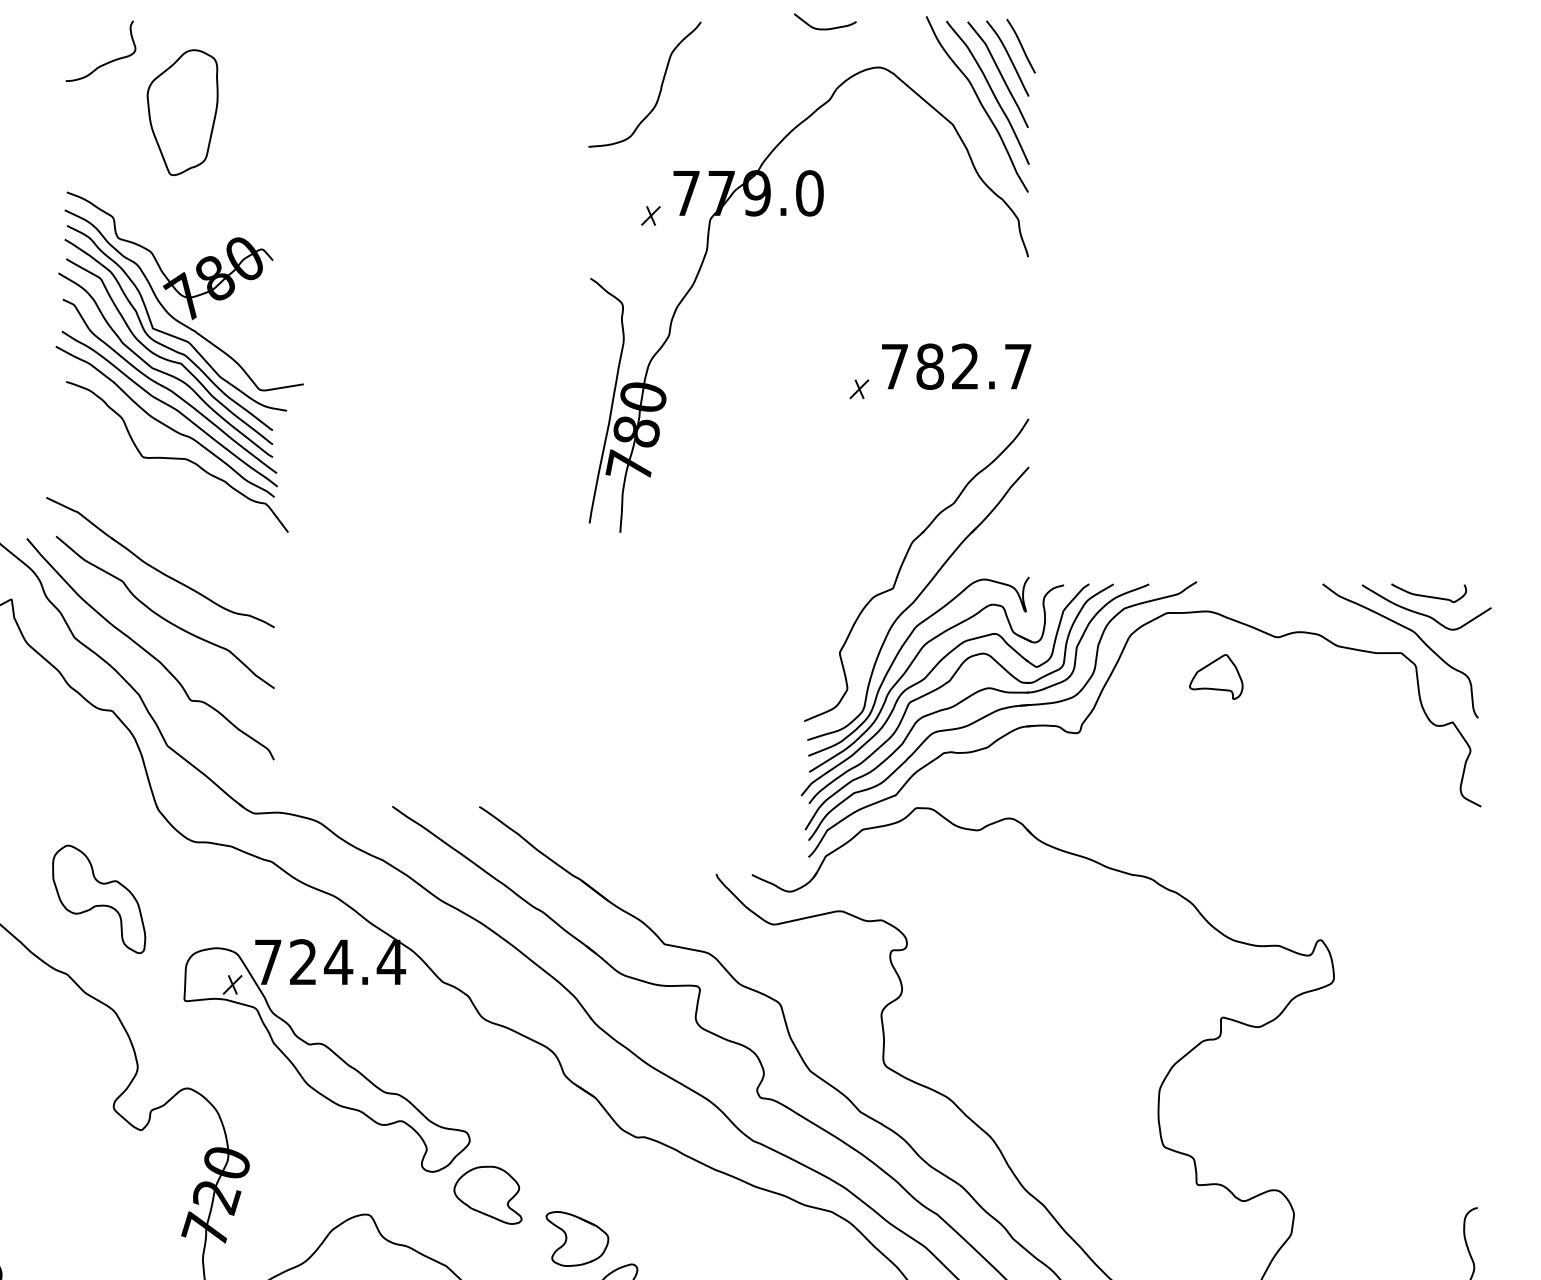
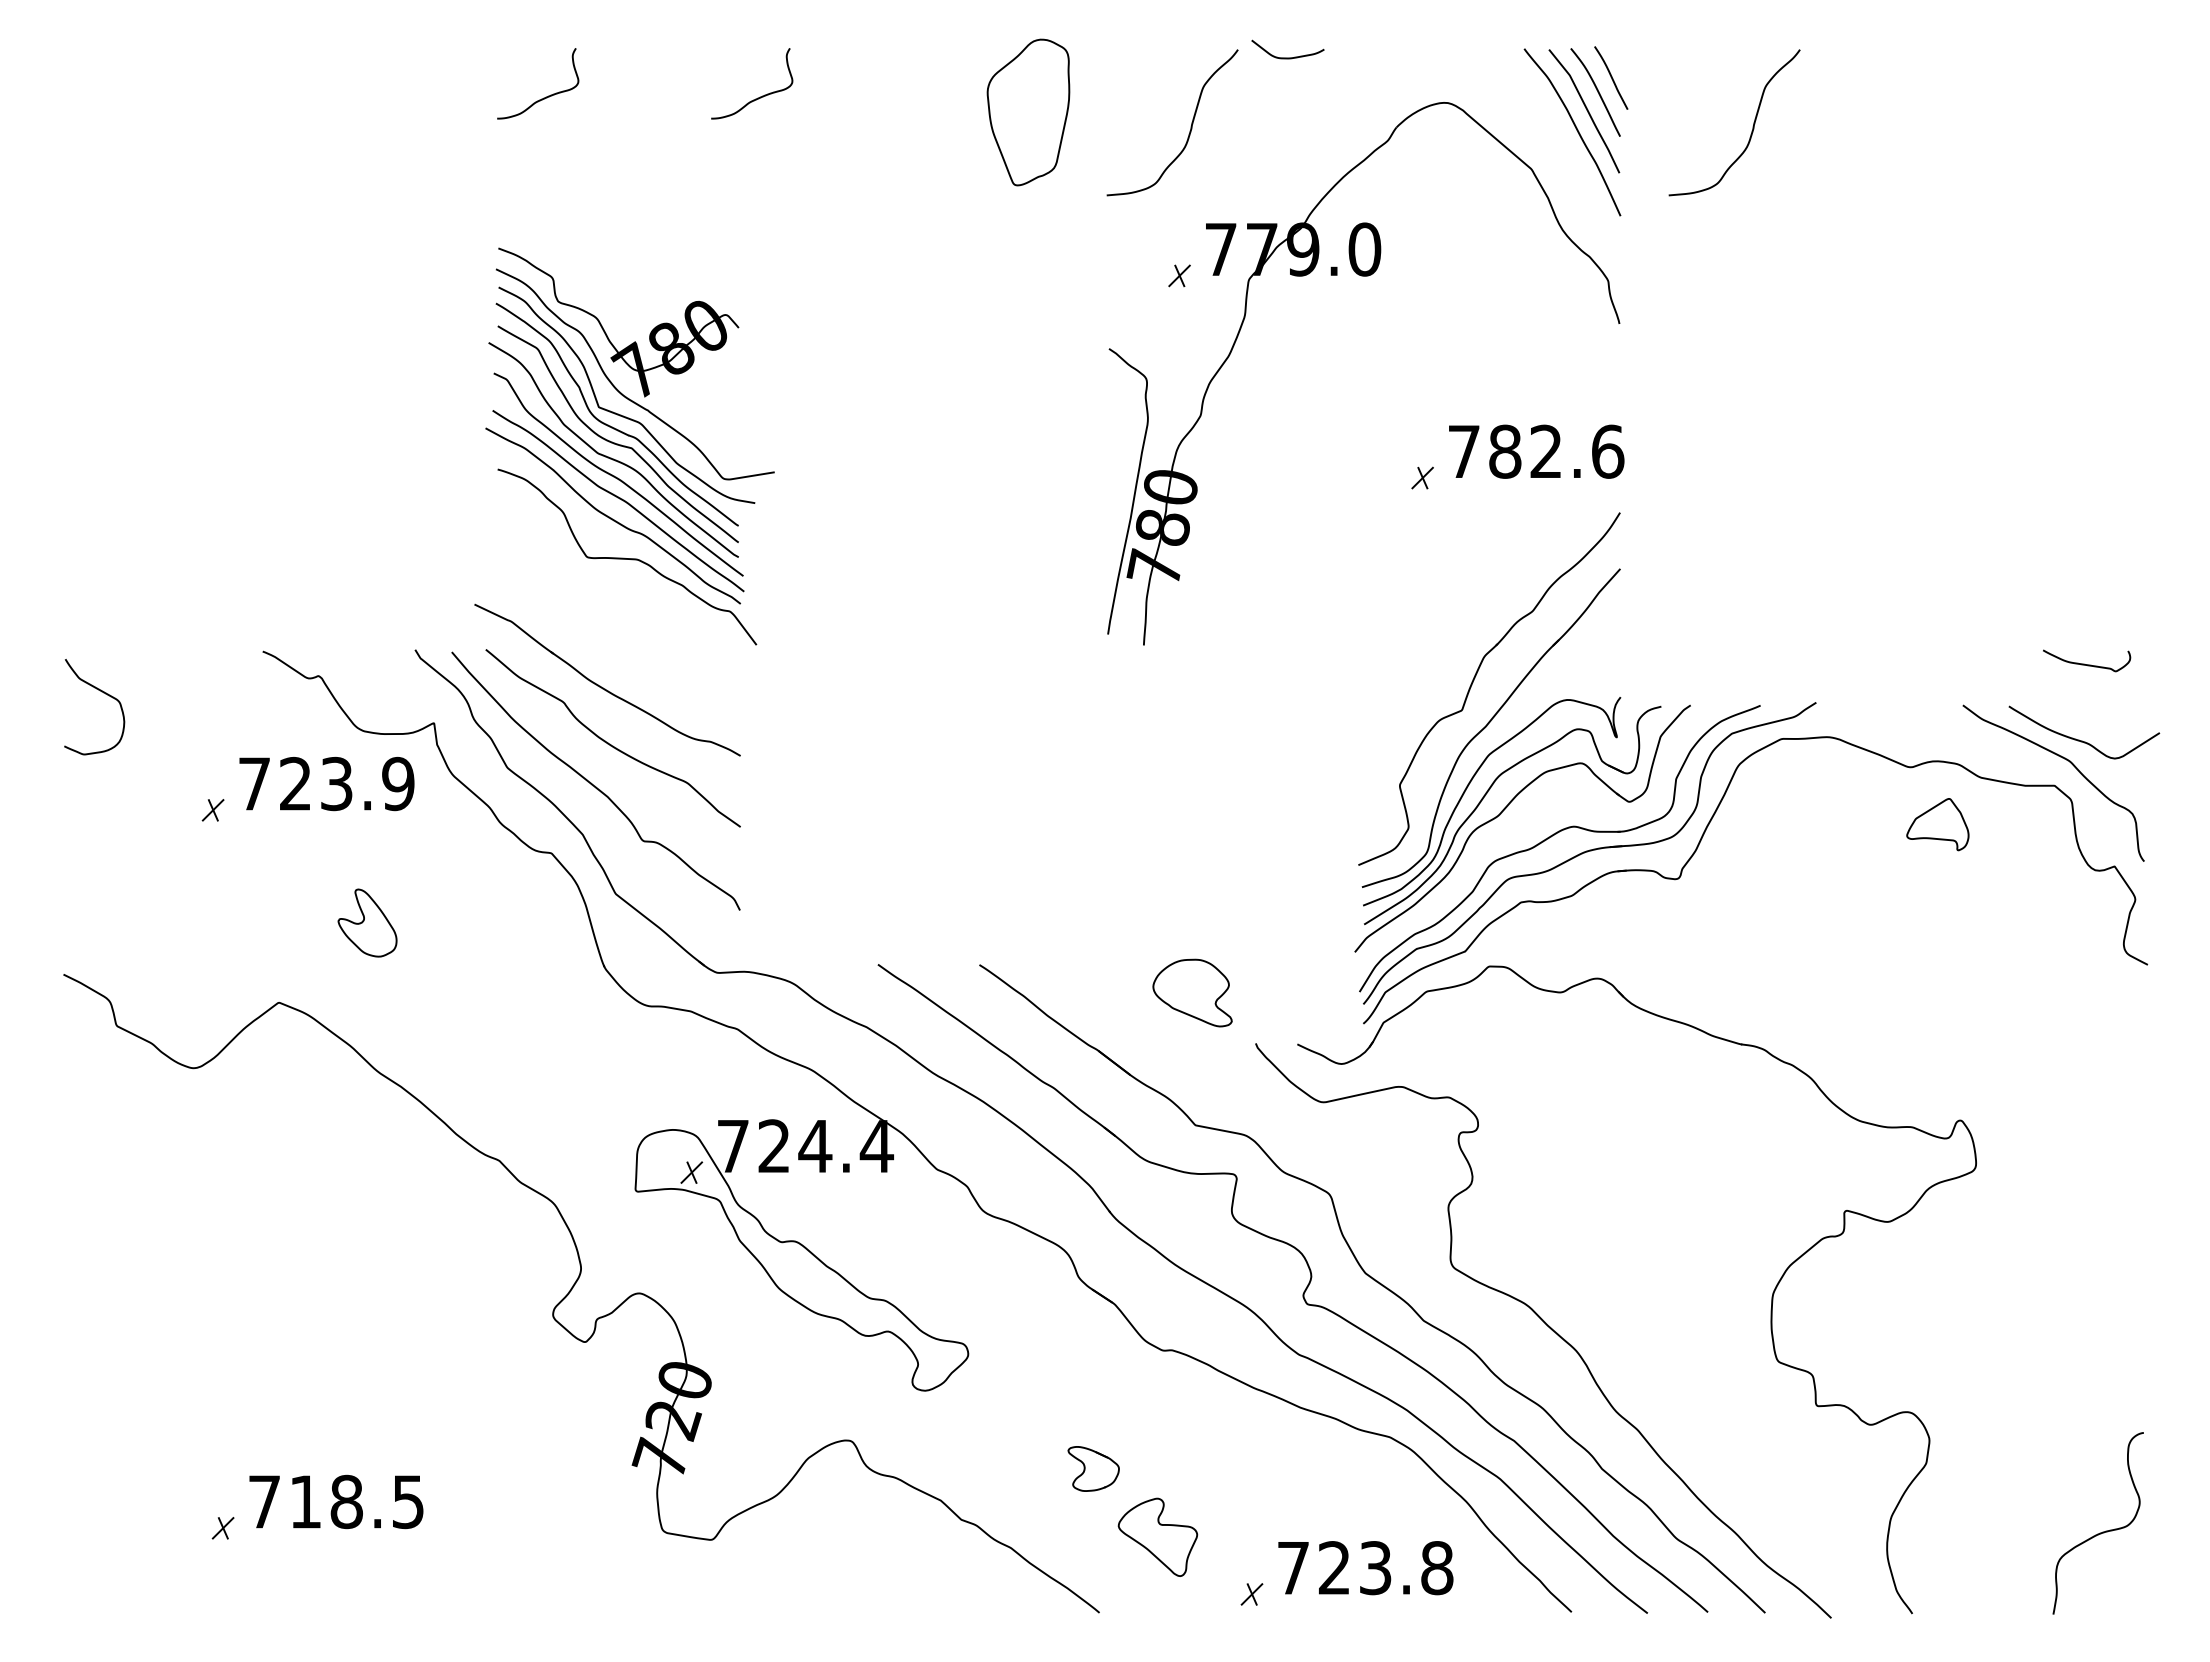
curve: (824, 28) -> (1287, 57), moved
curve: (289, 62) -> (757, 97), added
curve: (1142, 87) -> (1752, 126), added
curve: (979, 102) -> (1562, 143), removed
part: (182, 112) -> (1028, 112), moved
text: (1018, 366) -> (1608, 451), 782.7 -> 782.6
curve: (1429, 596) -> (2087, 664), moved
part: (1215, 676) -> (1937, 824), moved
part: (950, 681) -> (1528, 818), removed
part: (98, 899) -> (535, 1072), removed
part: (487, 1194) -> (1192, 992), moved
part: (577, 1238) -> (1093, 1468), size x0.7

